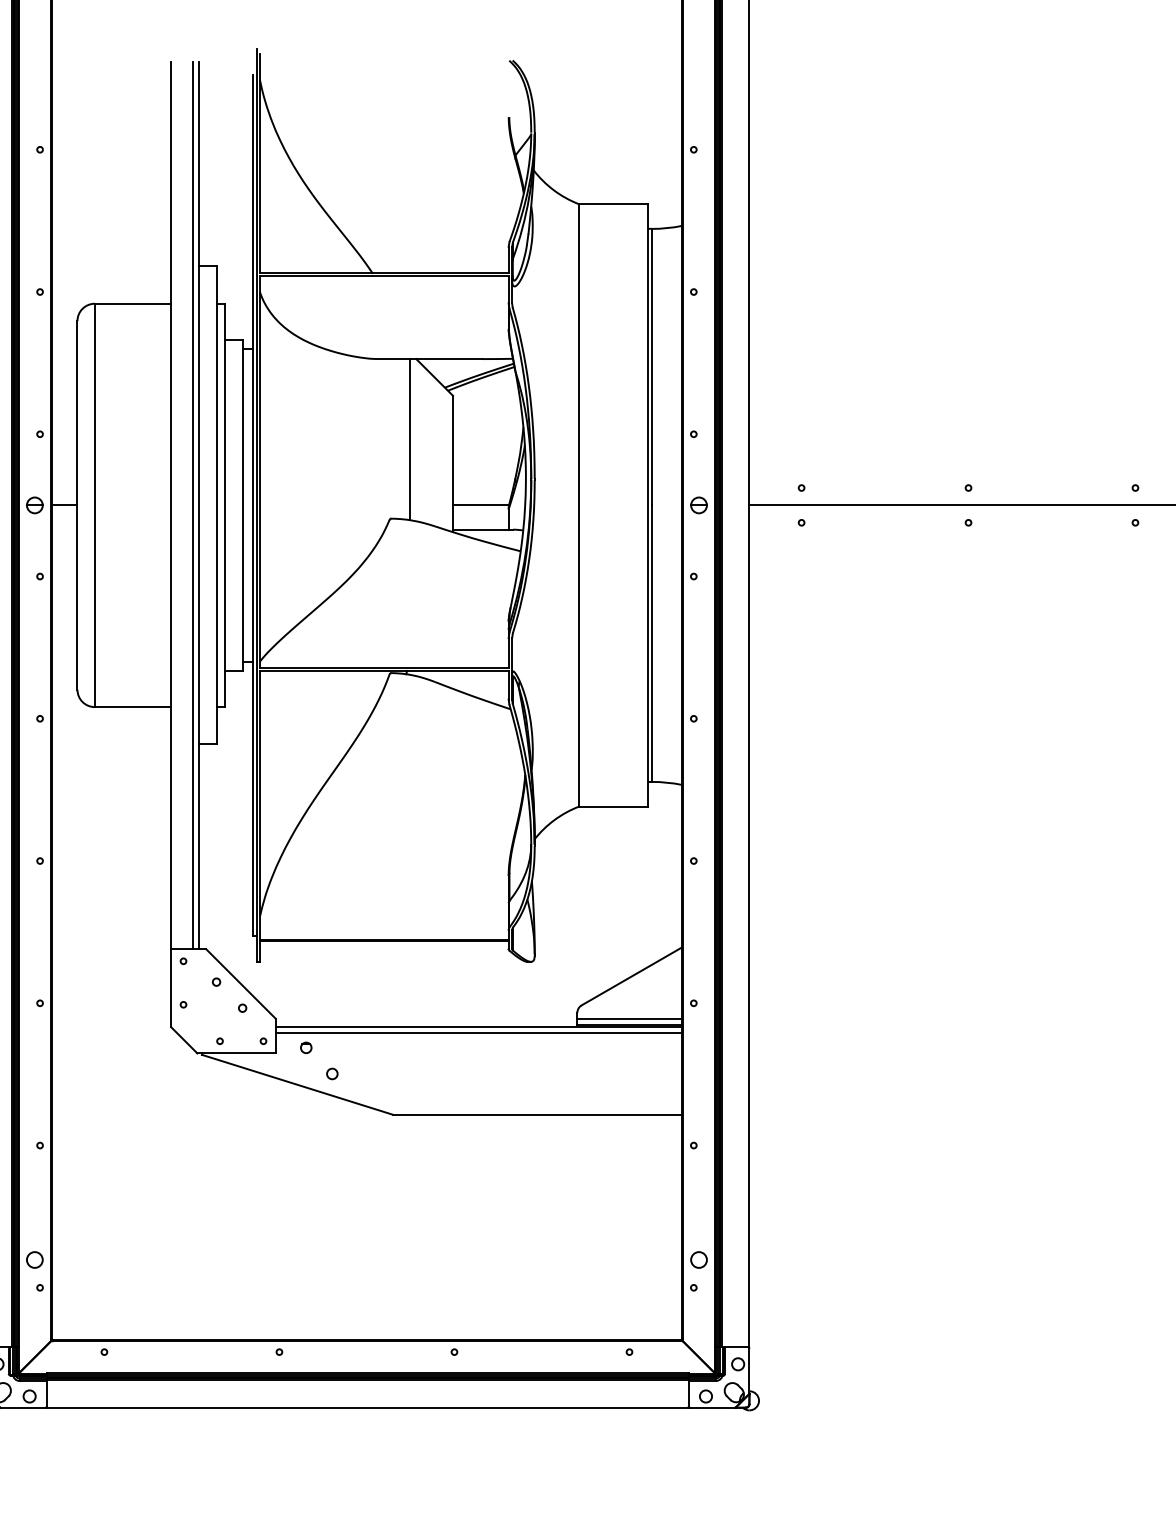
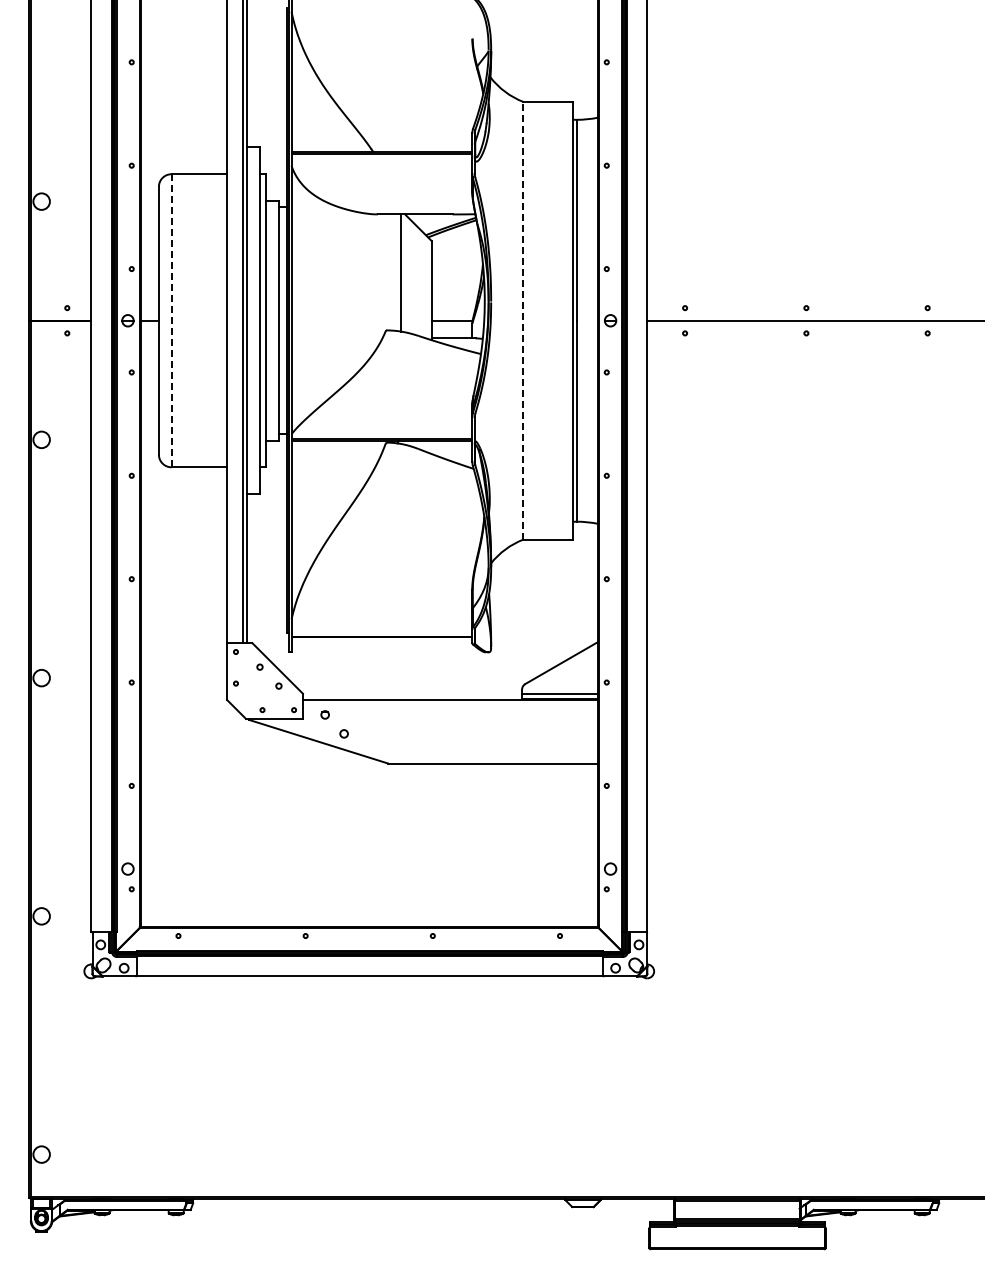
line: (94, 505) -> (171, 320), solid -> dashed
line: (579, 505) -> (523, 320), solid -> dashed
line: (477, 1033) -> (449, 704), removed

